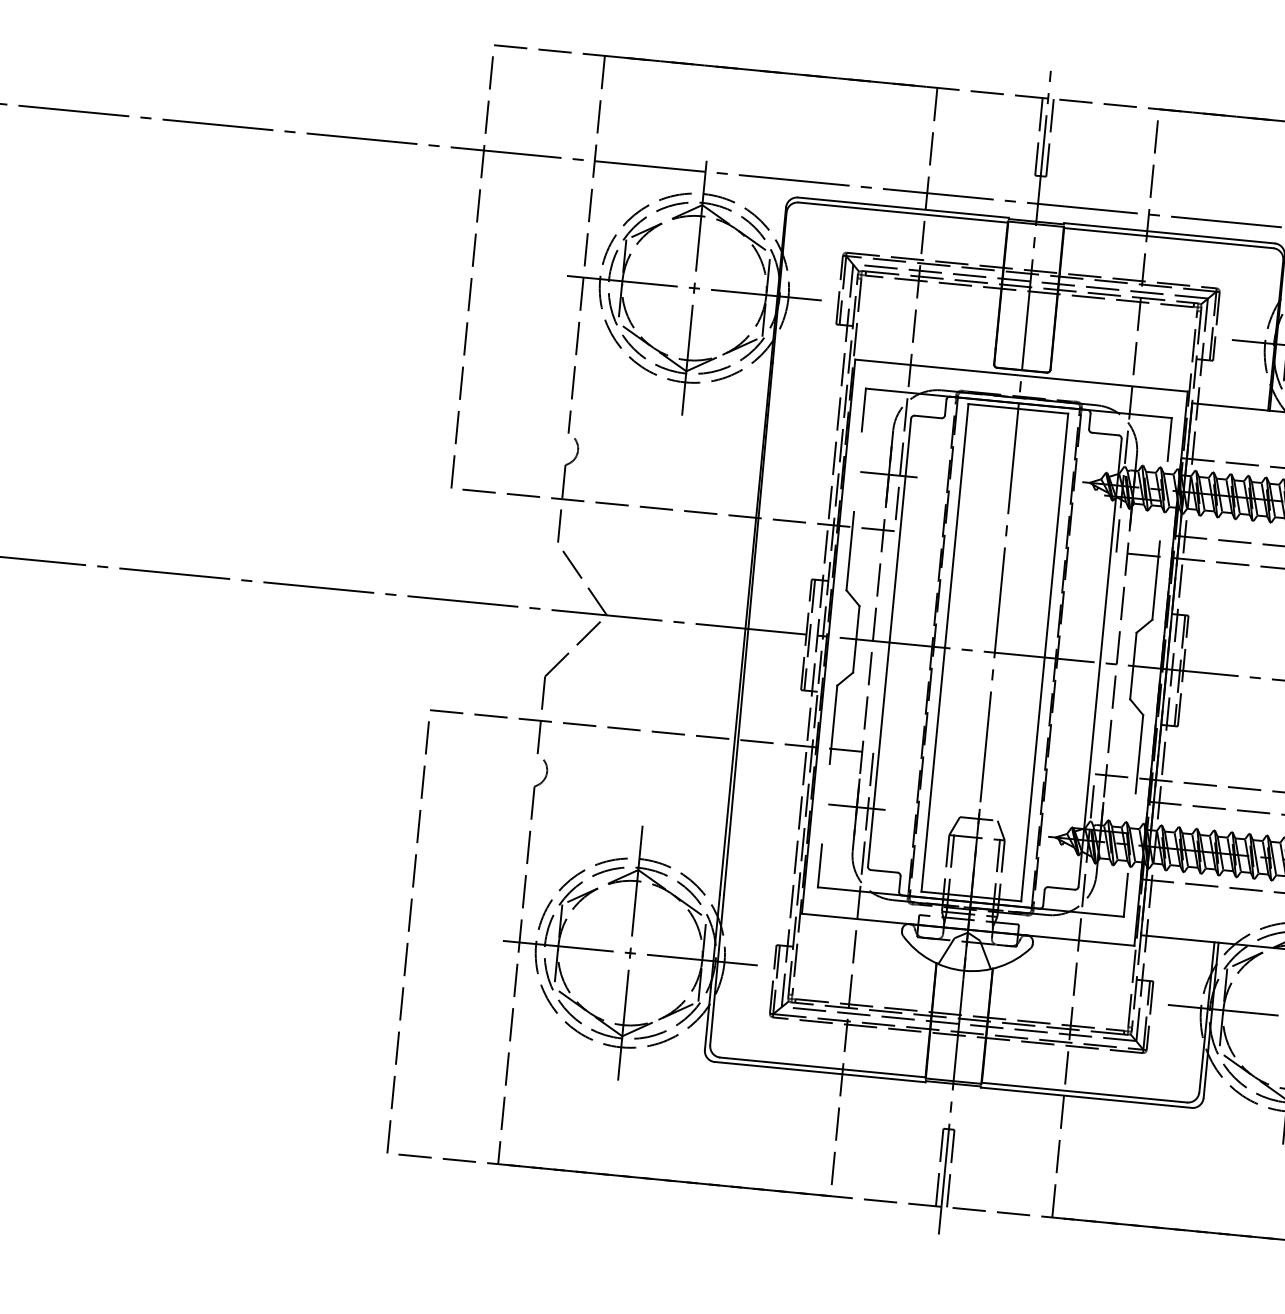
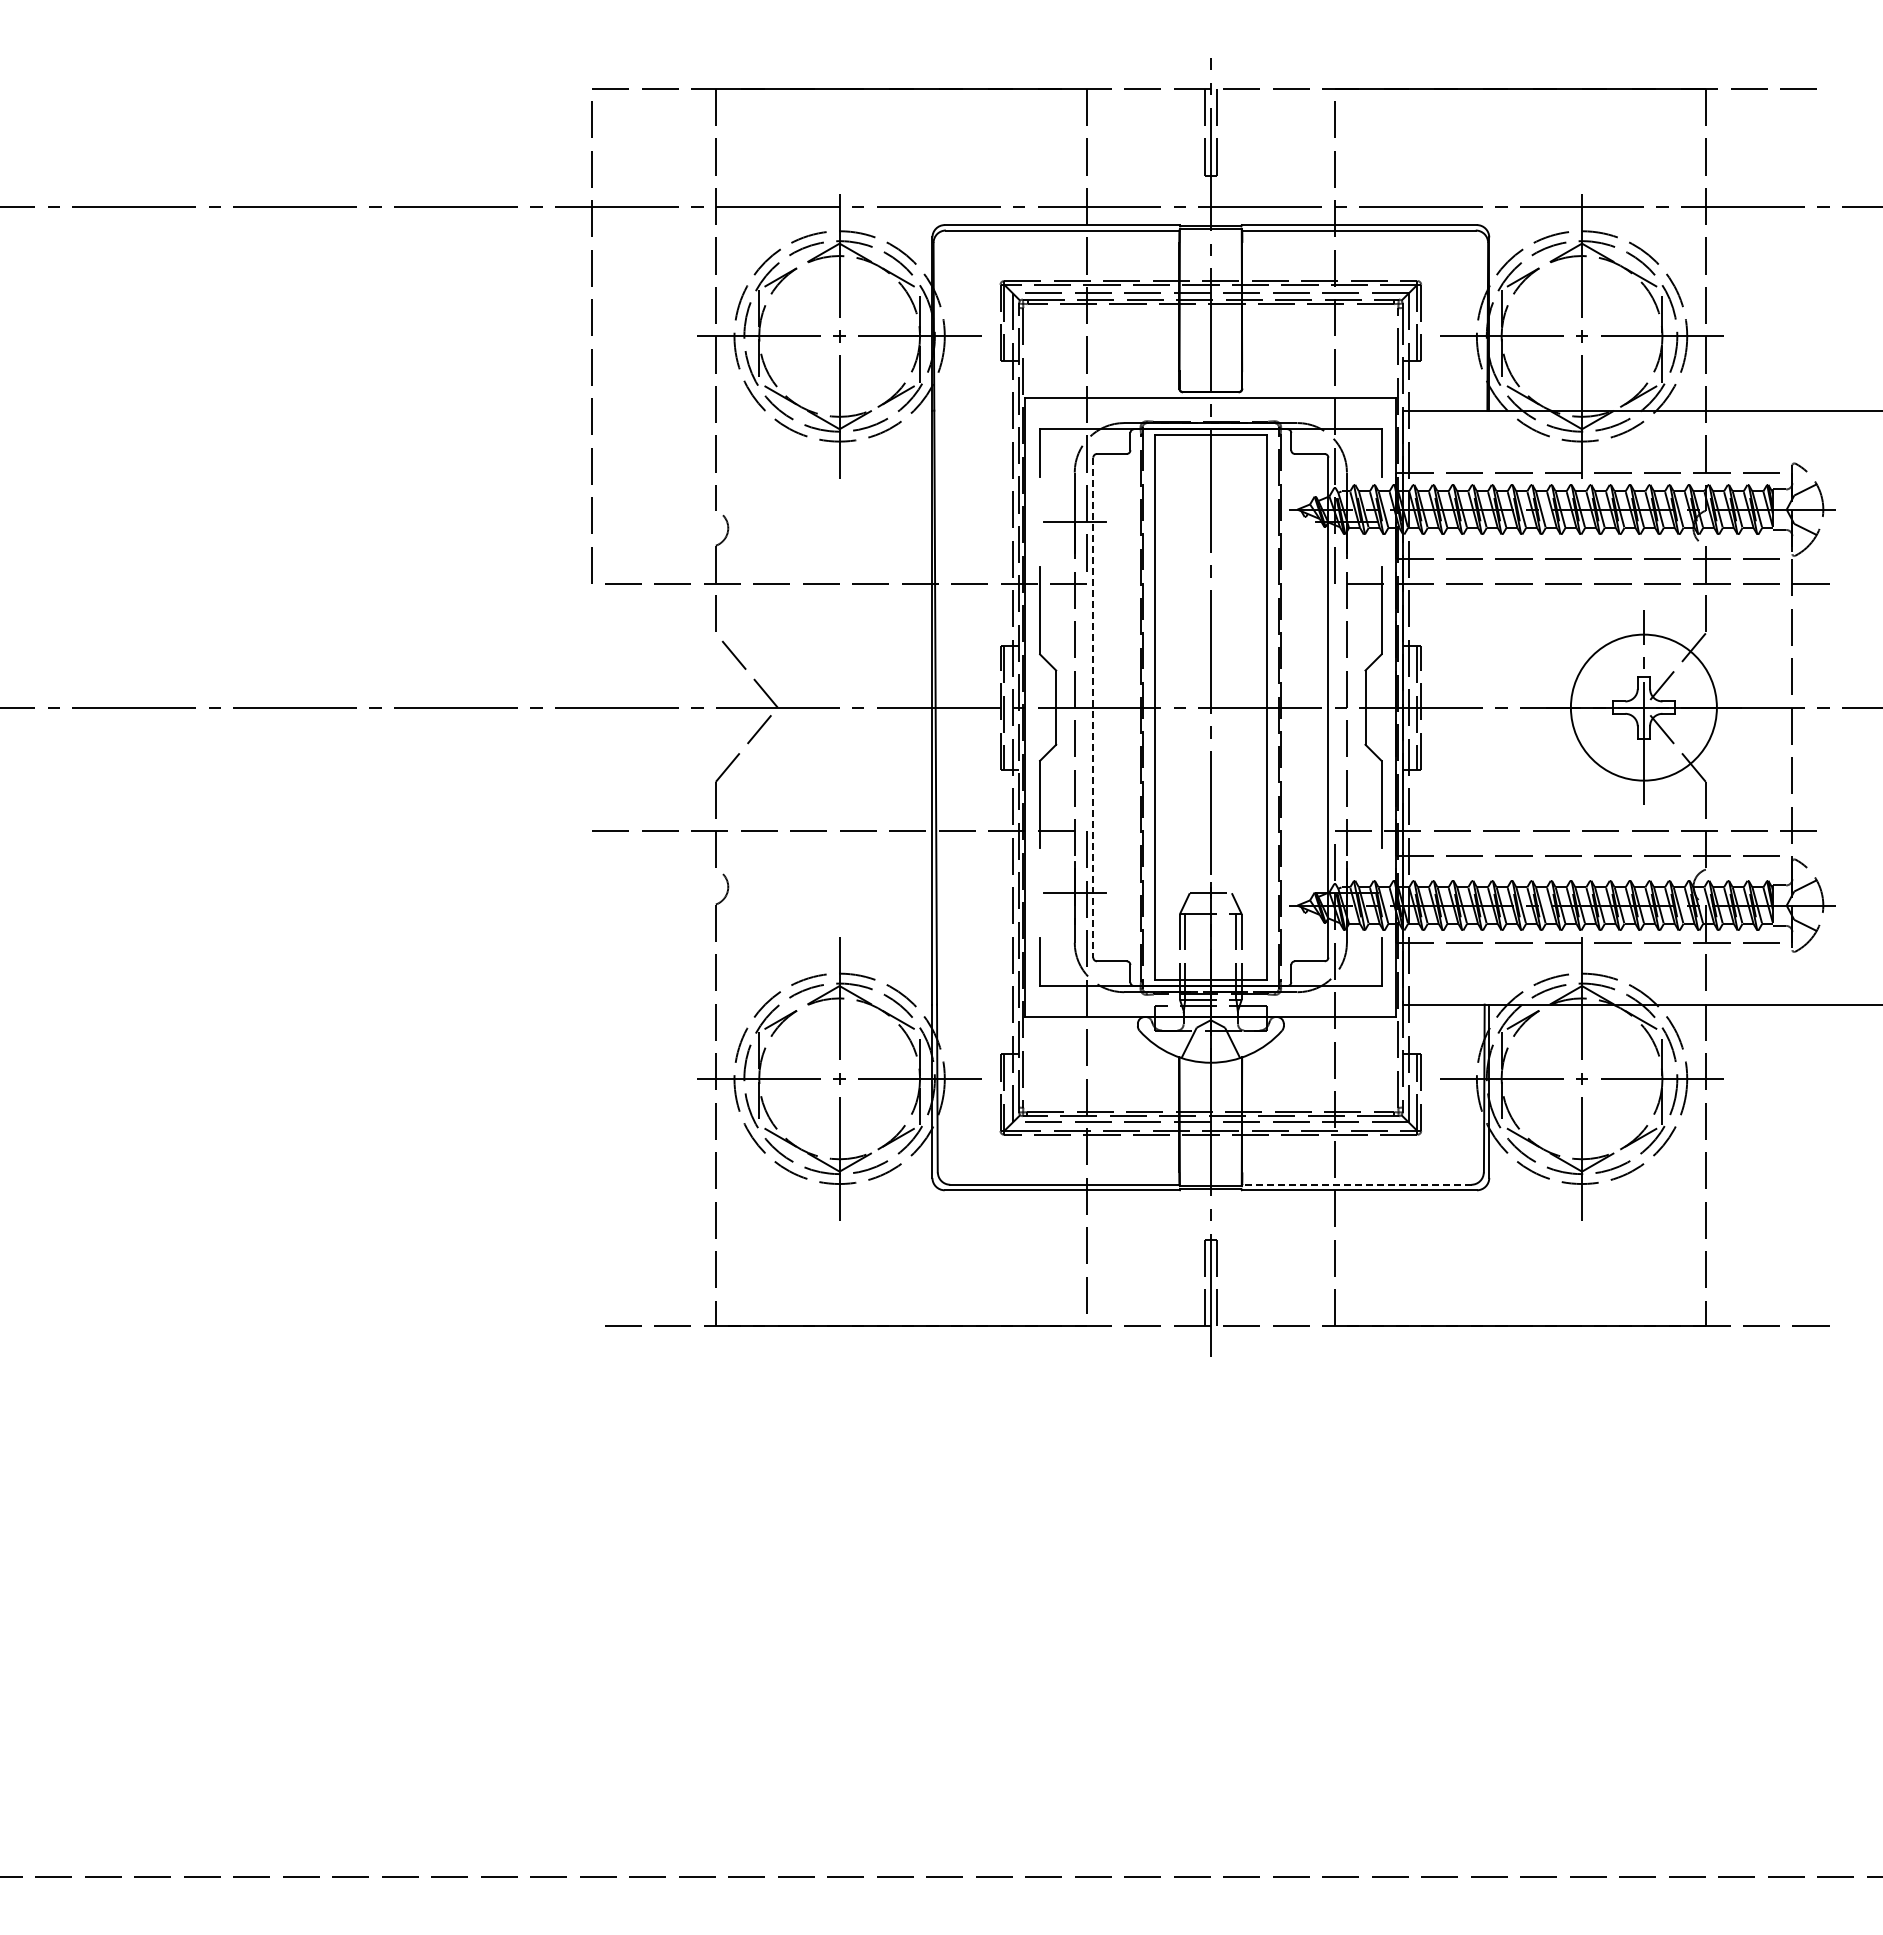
line: (889, 642) -> (1093, 707), solid -> dashed
line: (408, 931) -> (591, 1078), removed
line: (1084, 1092) -> (1356, 1184), solid -> dashed

